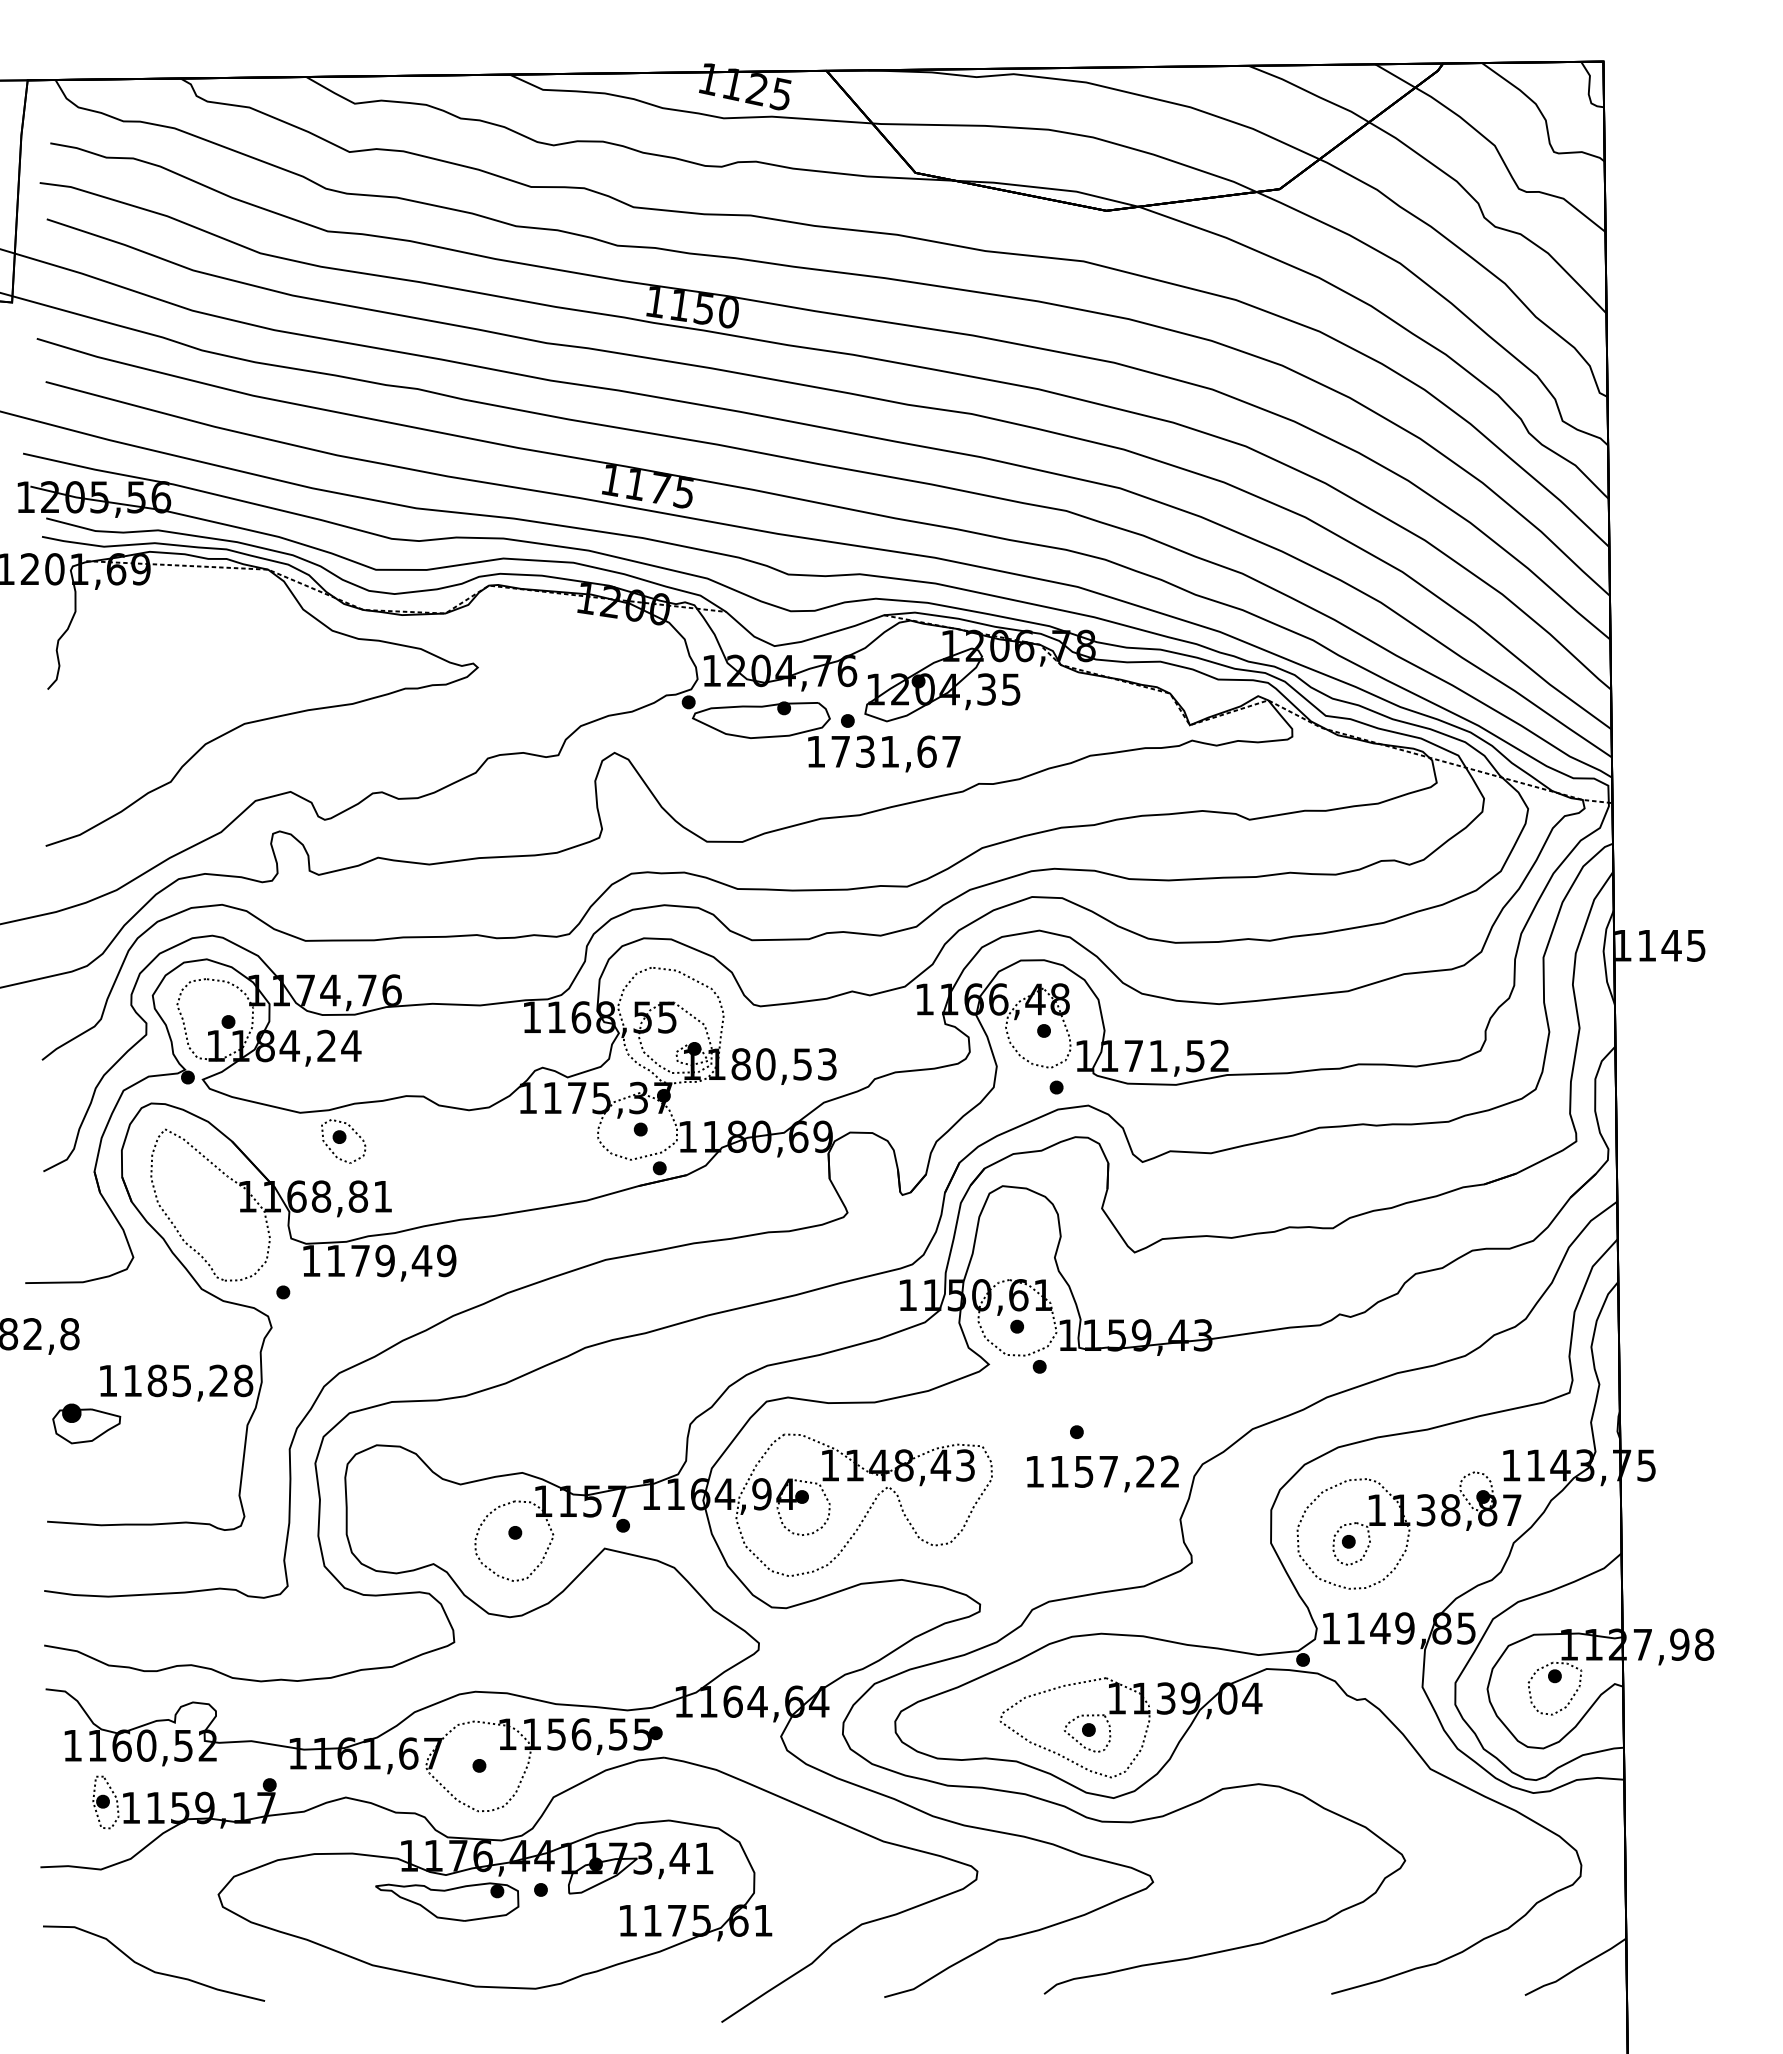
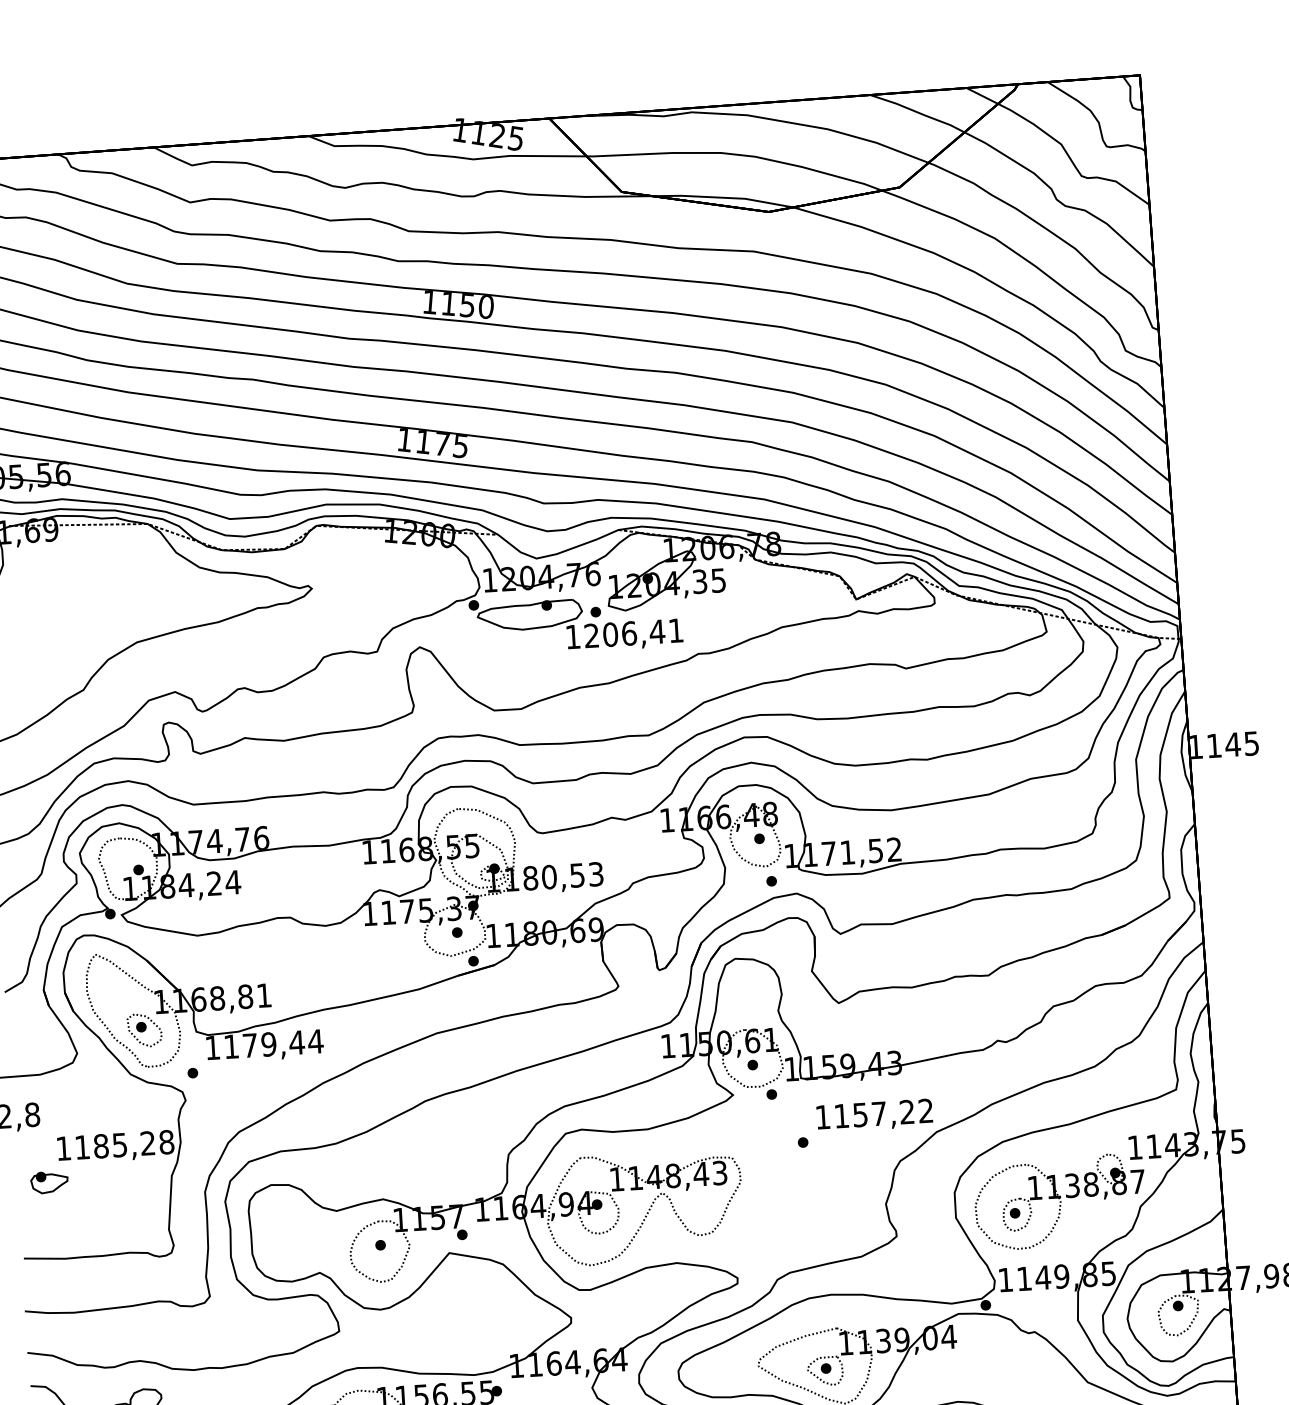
text: (895, 751) -> (633, 633), 1731,67 -> 1206,41
part: (343, 1141) -> (144, 1030), moved
text: (446, 1260) -> (315, 1041), 1179,49 -> 1179,44
part: (86, 1423) -> (49, 1182), size x0.71
text: (1102, 1473) -> (874, 1115), moved

